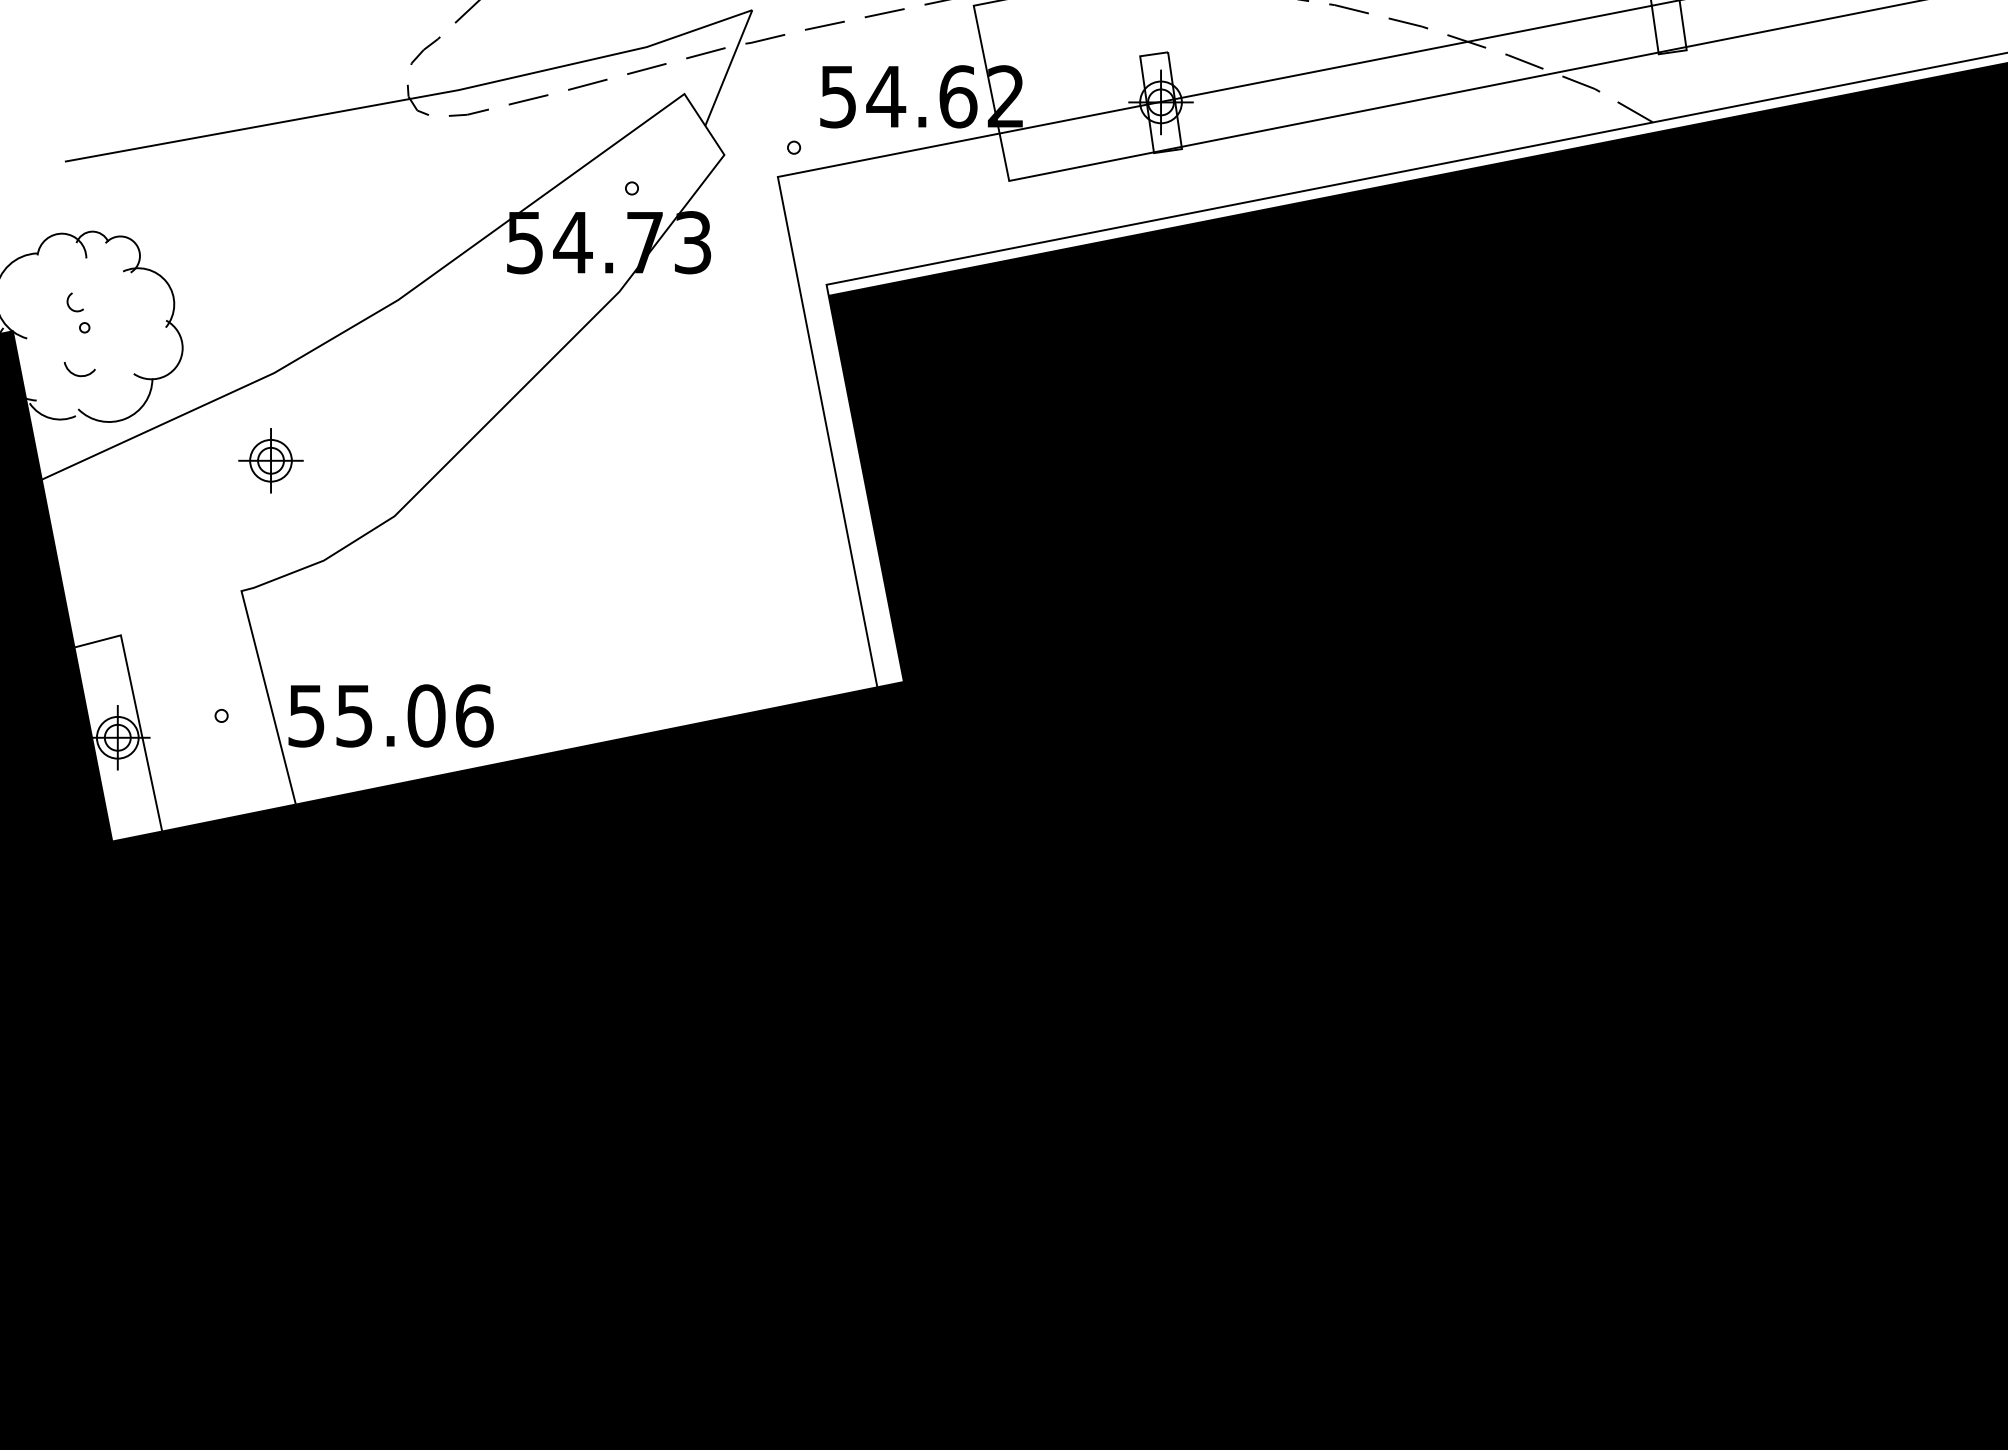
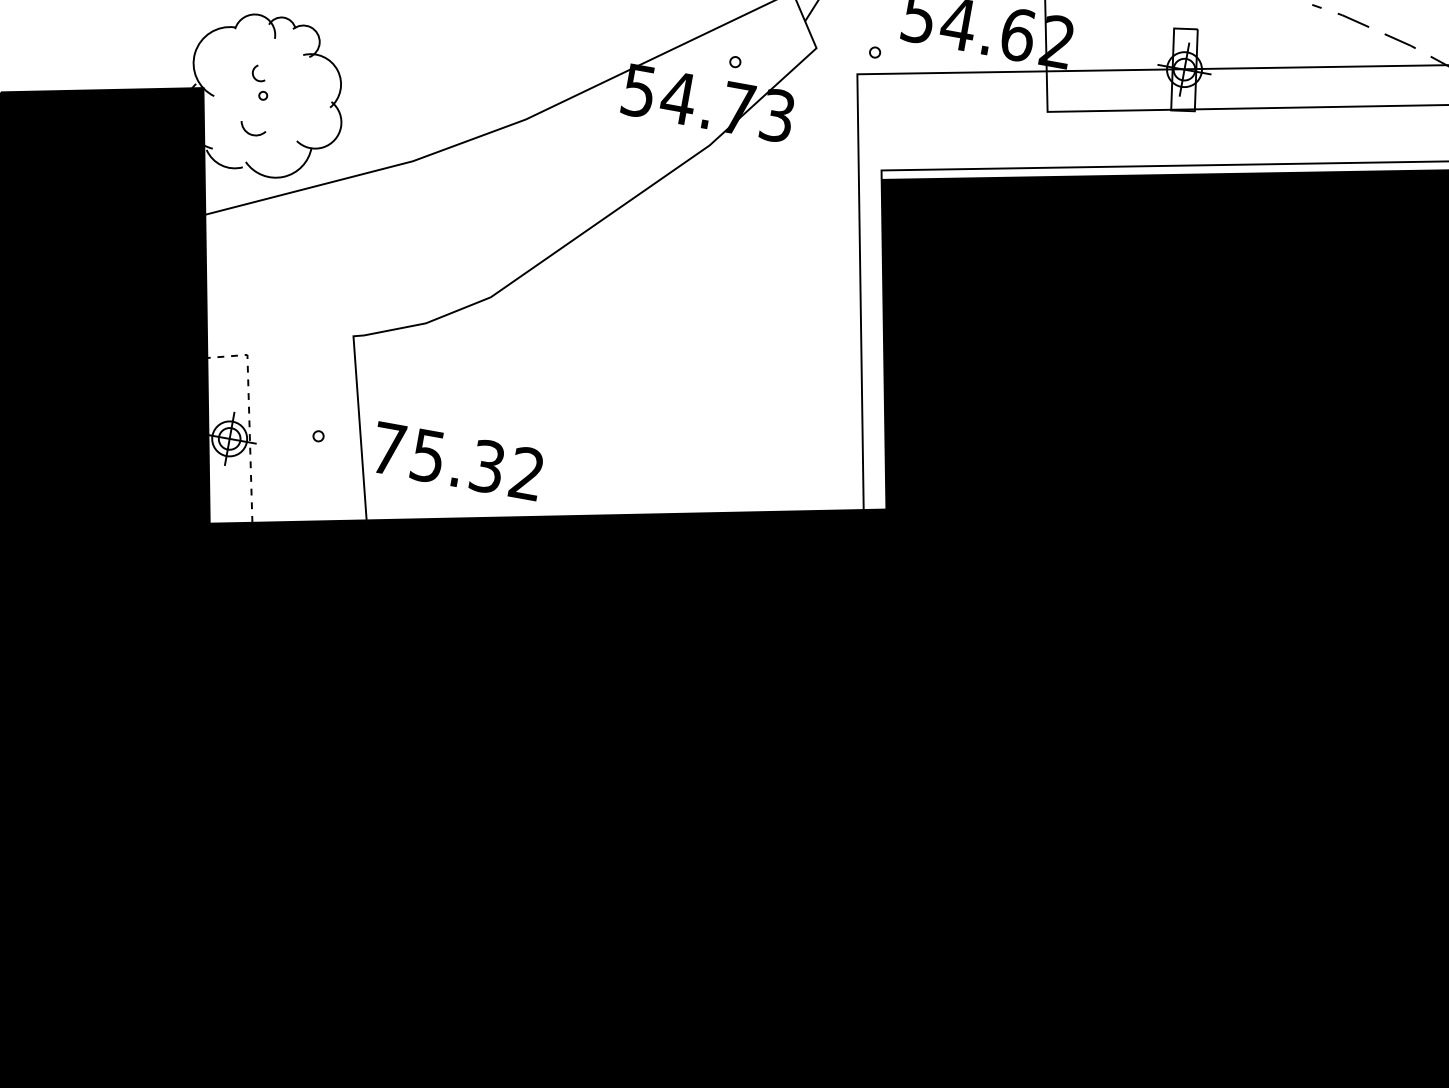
part: (270, 460) -> (396, 232), removed
line: (136, 708) -> (249, 417), solid -> dashed
text: (390, 715) -> (457, 461), 55.06 -> 75.32

